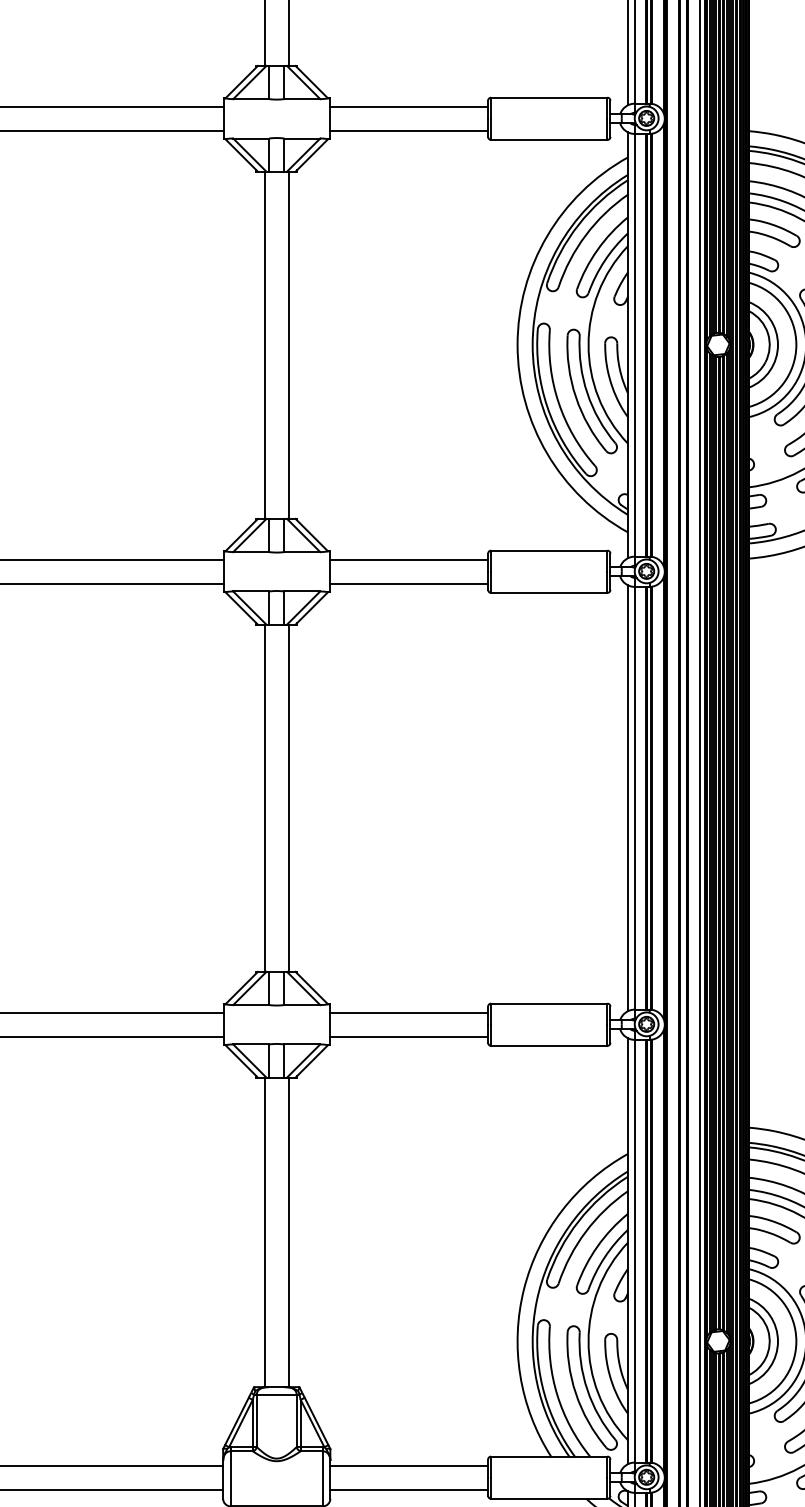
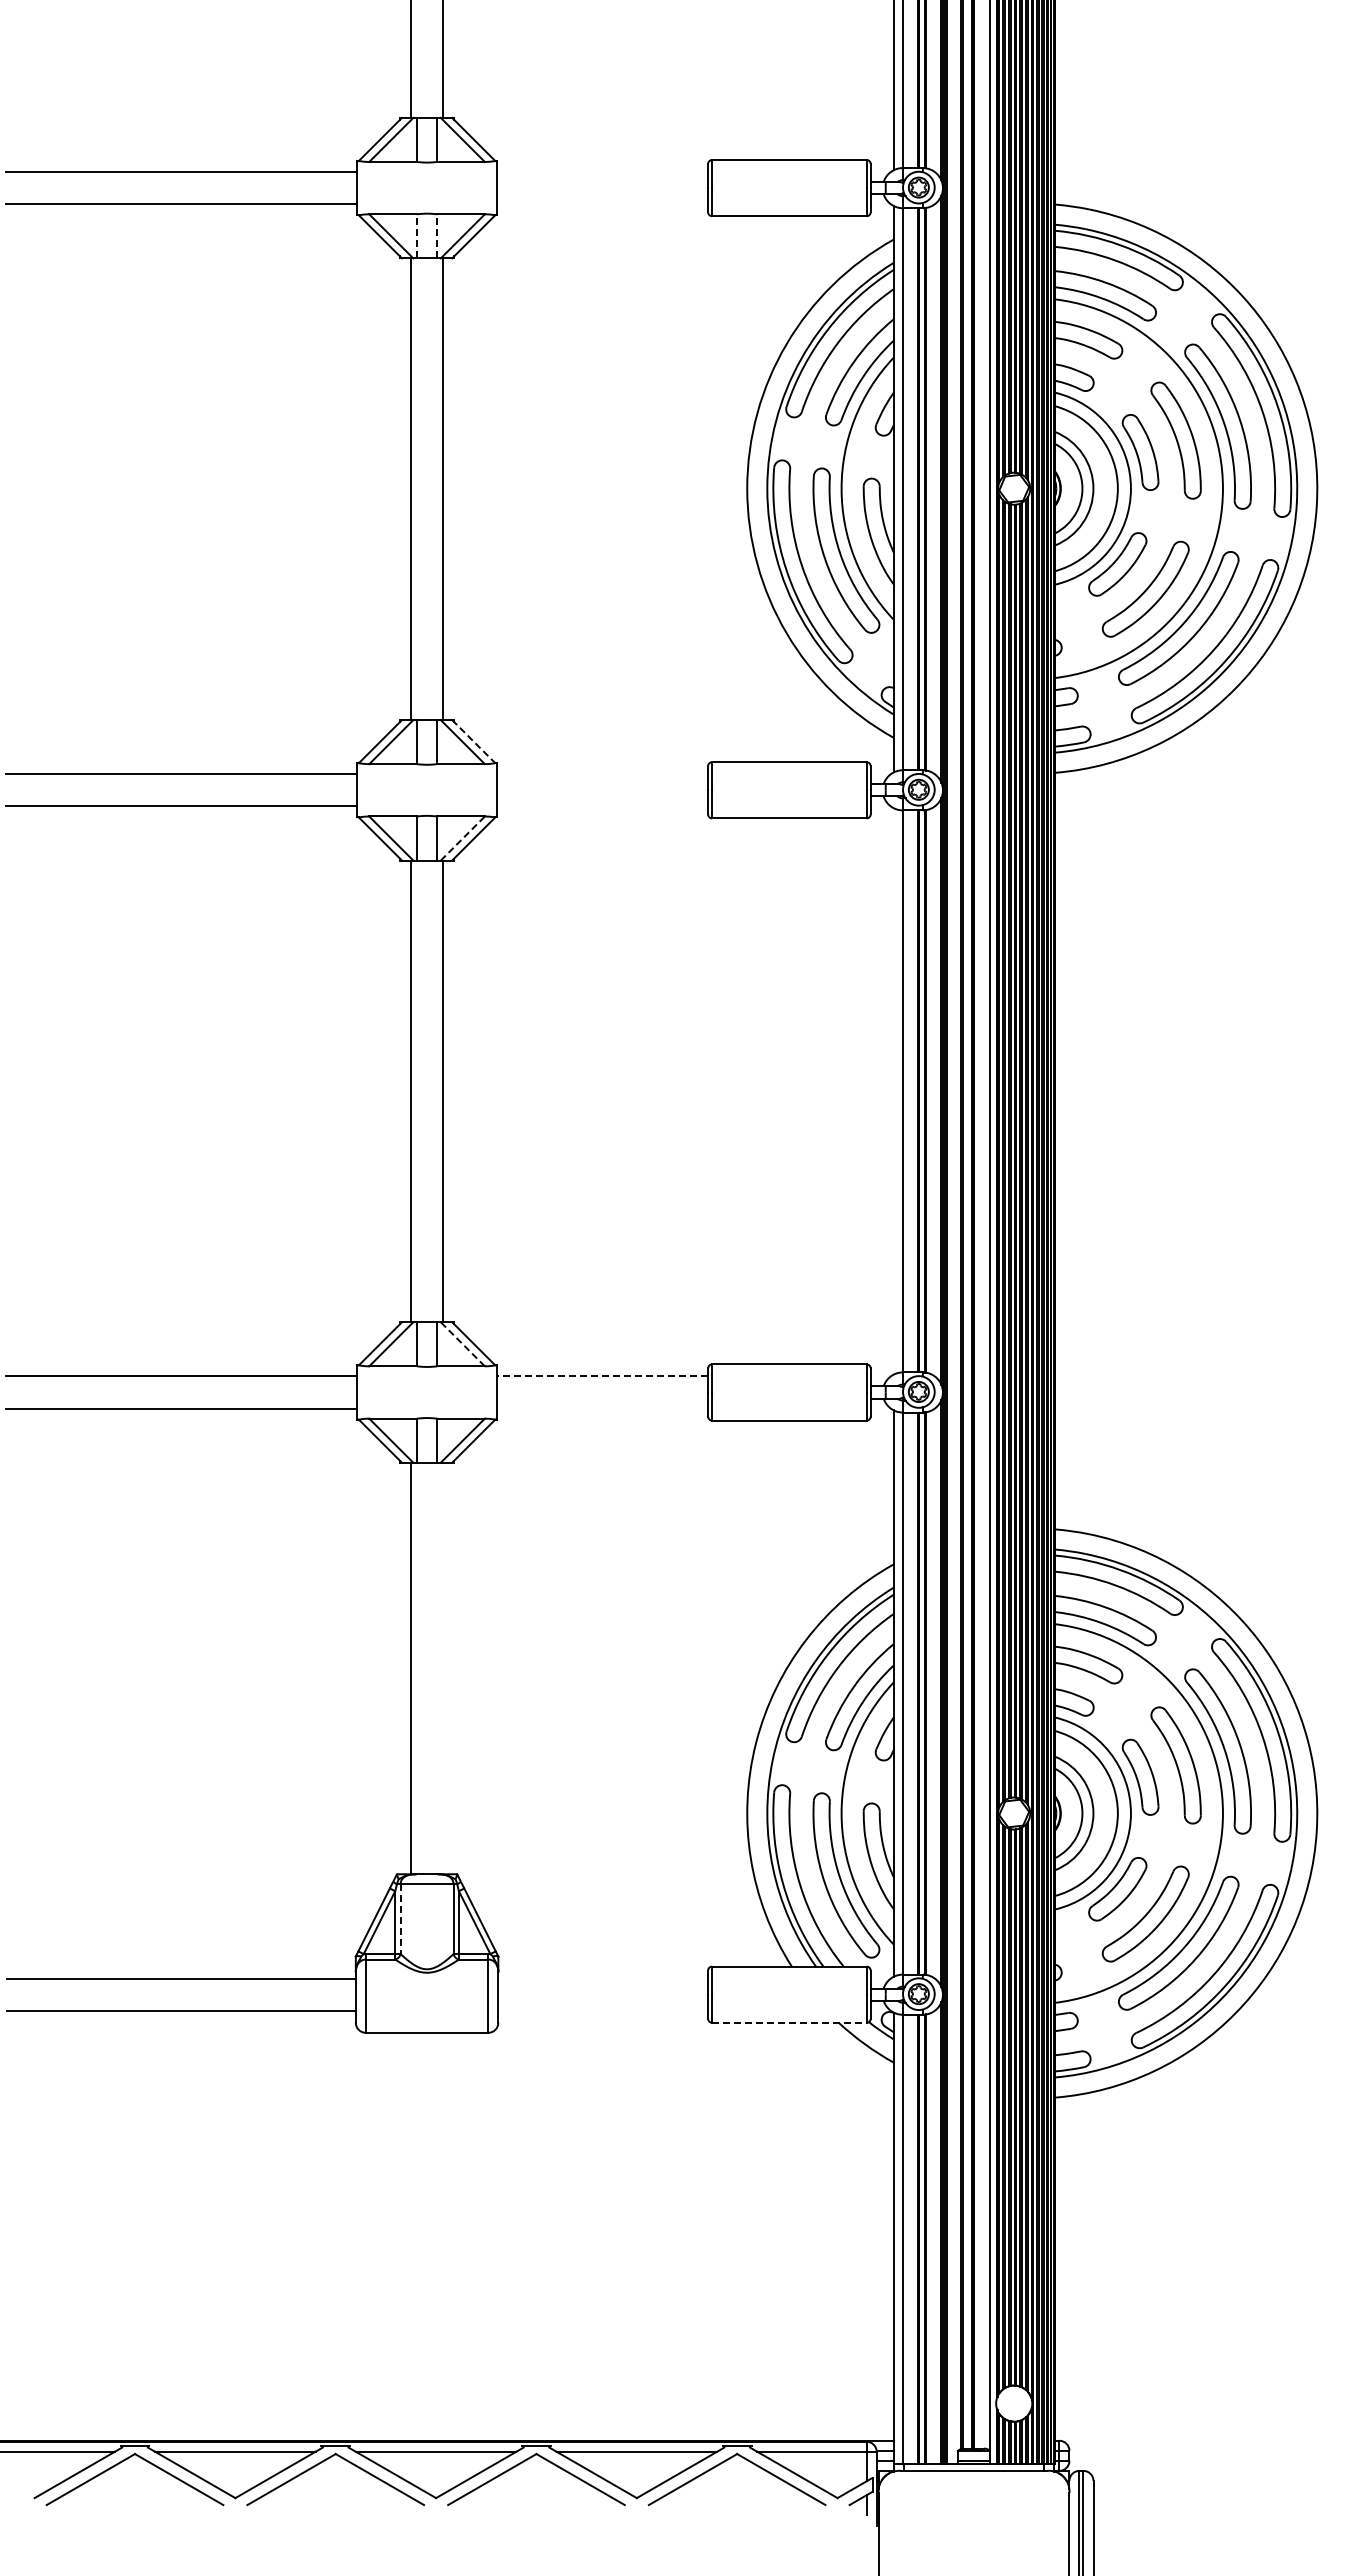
line: (408, 107) -> (602, 172), removed
line: (408, 131) -> (602, 204), removed
line: (268, 154) -> (416, 235), solid -> dashed
line: (284, 154) -> (437, 235), solid -> dashed
line: (311, 535) -> (473, 741), solid -> dashed
line: (408, 559) -> (602, 774), removed
line: (408, 583) -> (602, 806), removed
line: (304, 608) -> (463, 838), solid -> dashed
line: (627, 798) -> (893, 1091), removed
line: (303, 987) -> (462, 1343), solid -> dashed
line: (408, 1012) -> (602, 1376), solid -> dashed
line: (408, 1036) -> (602, 1408), removed
line: (289, 1232) -> (443, 1668), removed
line: (256, 1421) -> (400, 1919), solid -> dashed
line: (409, 1465) -> (603, 1978), removed
line: (409, 1489) -> (603, 2010), removed
line: (549, 1498) -> (789, 2022), solid -> dashed

